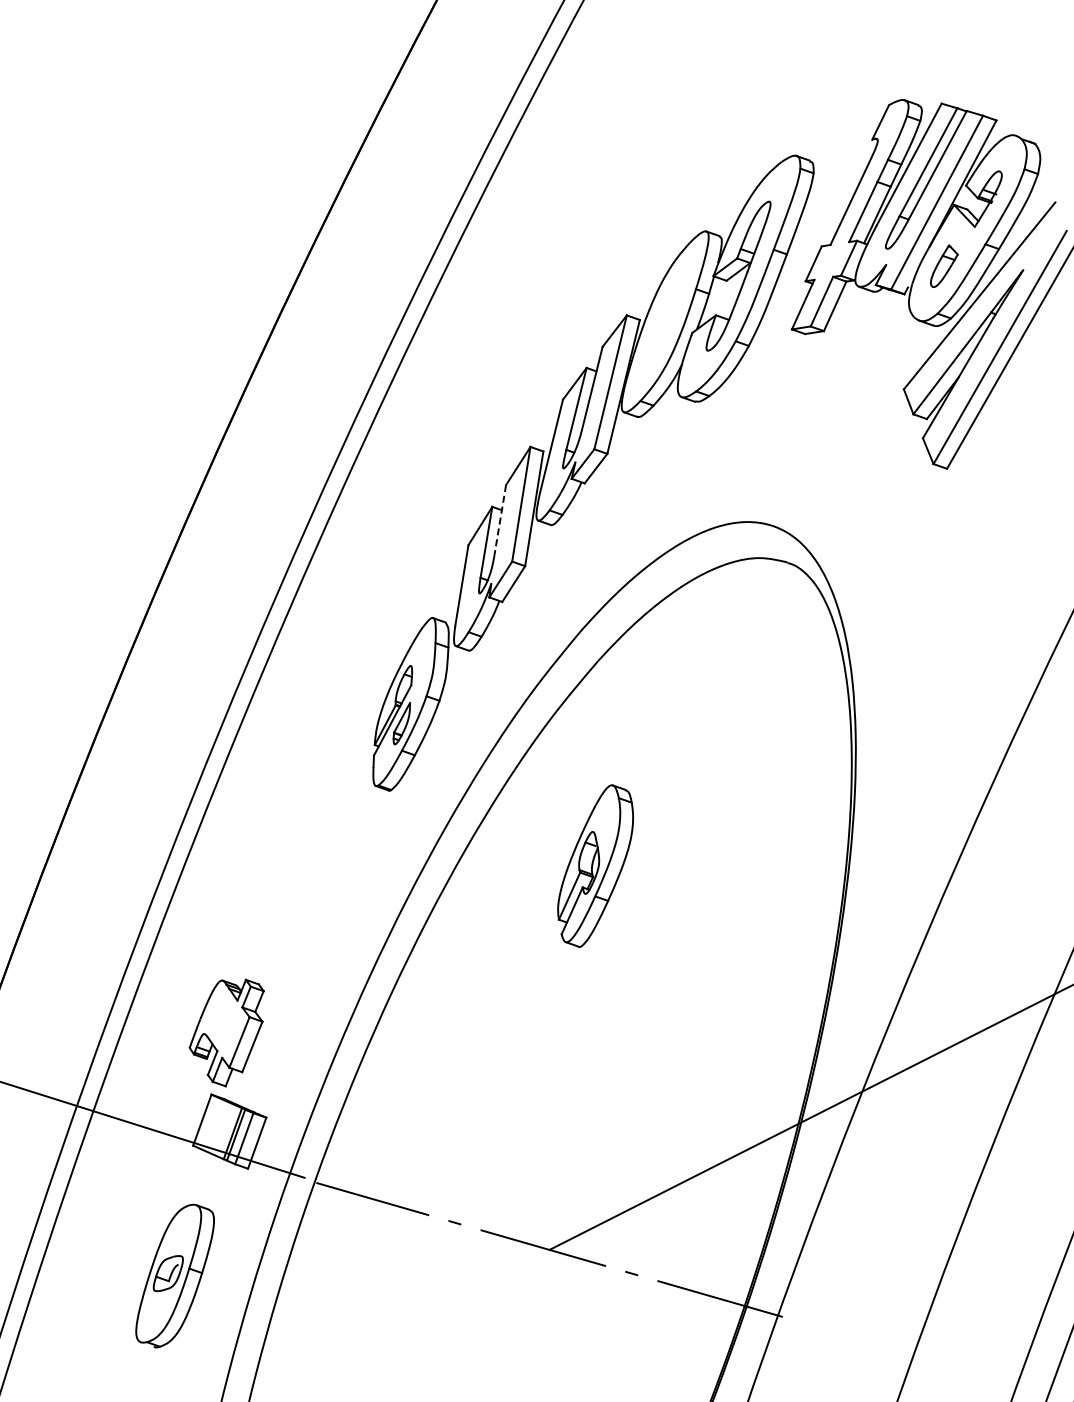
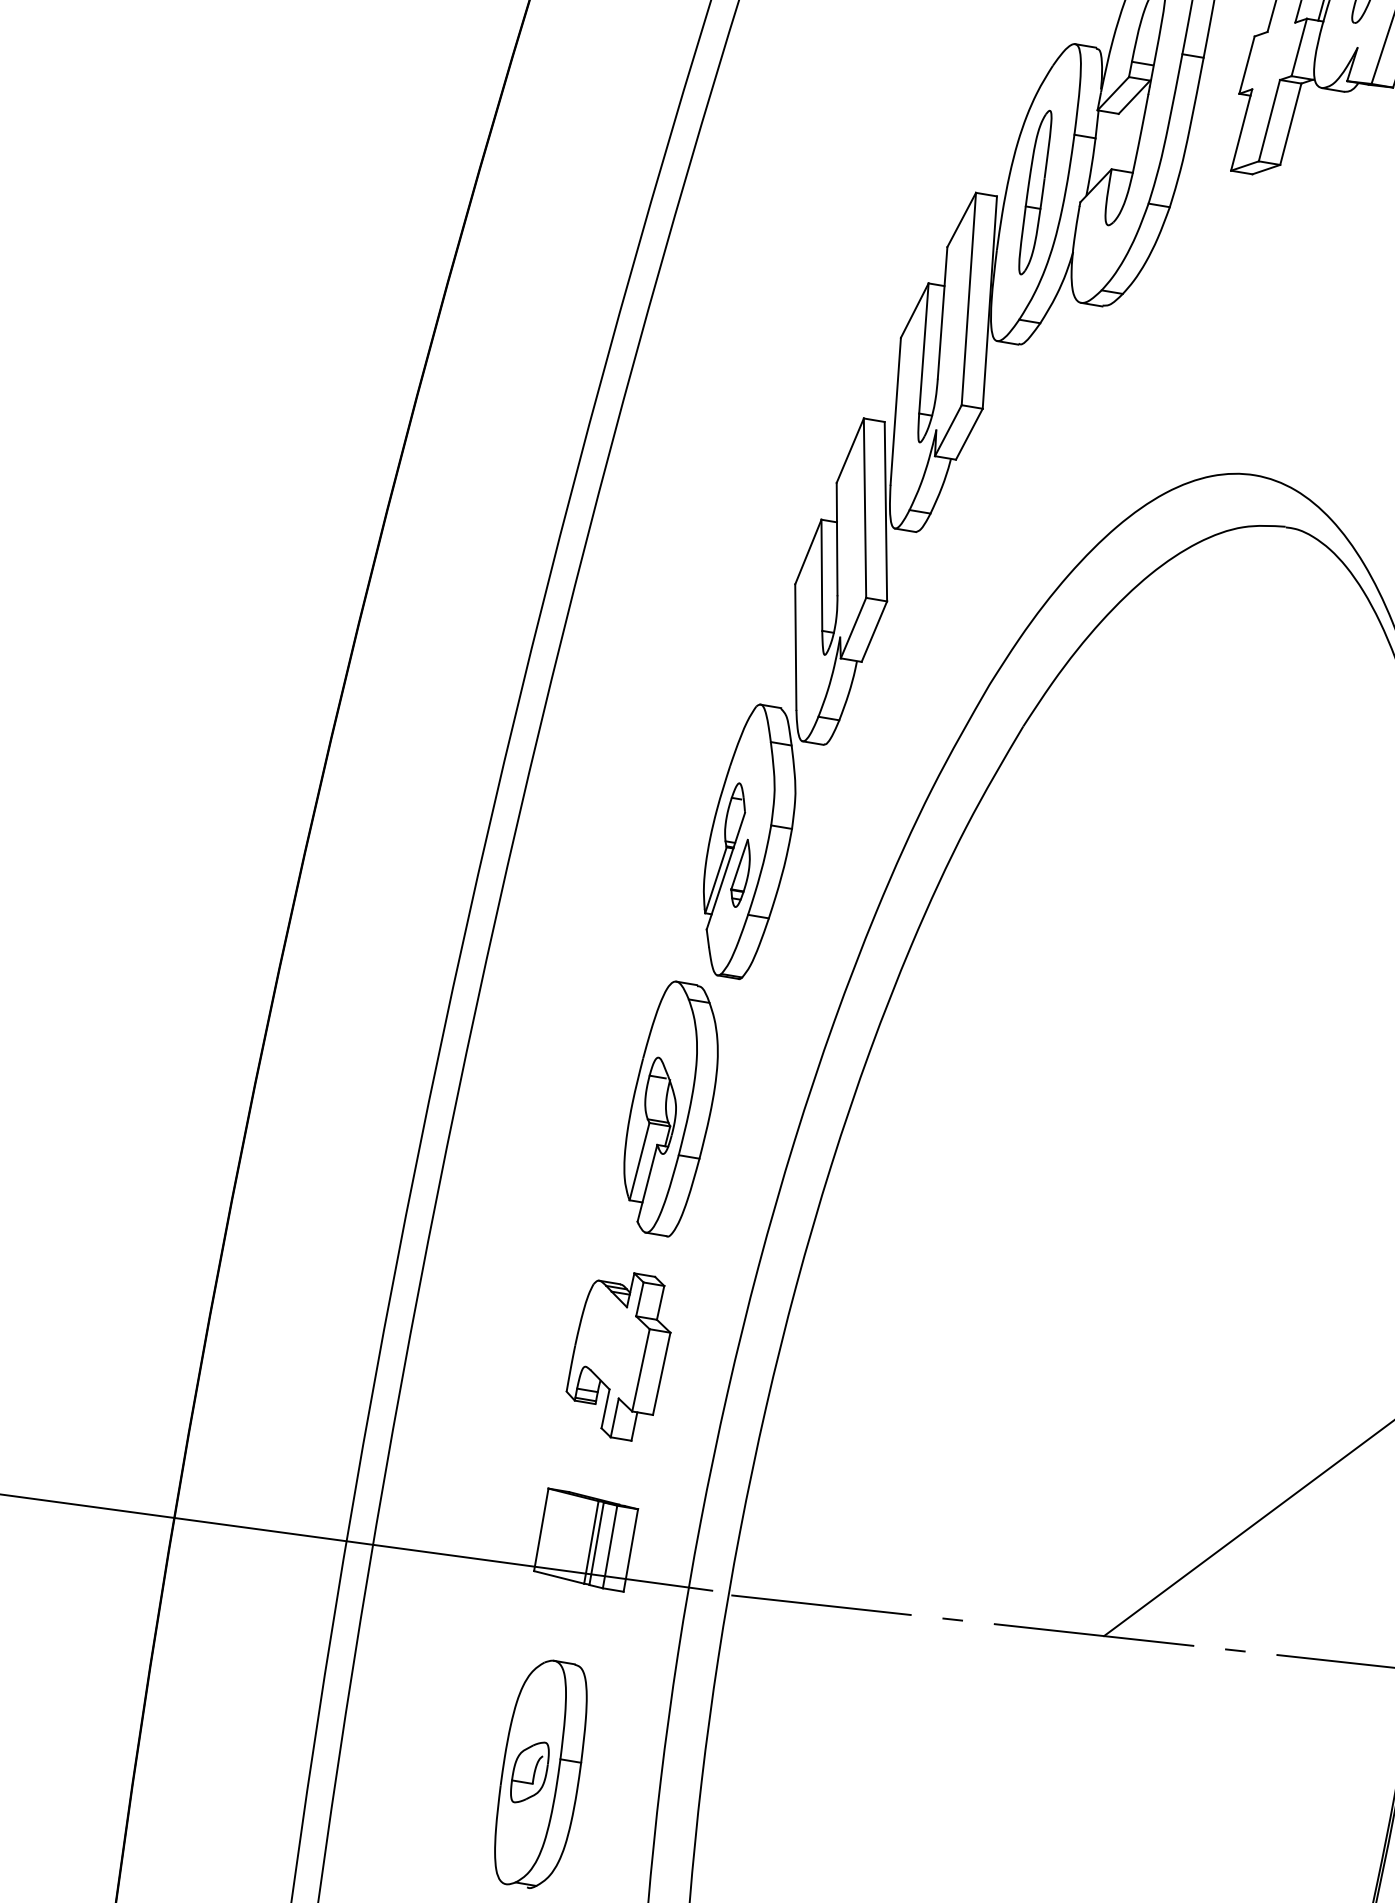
part: (664, 321) -> (1034, 192), added
line: (500, 521) -> (837, 539), dashed -> solid
part: (595, 865) -> (670, 1108), moved
part: (226, 1032) -> (618, 1358), moved

